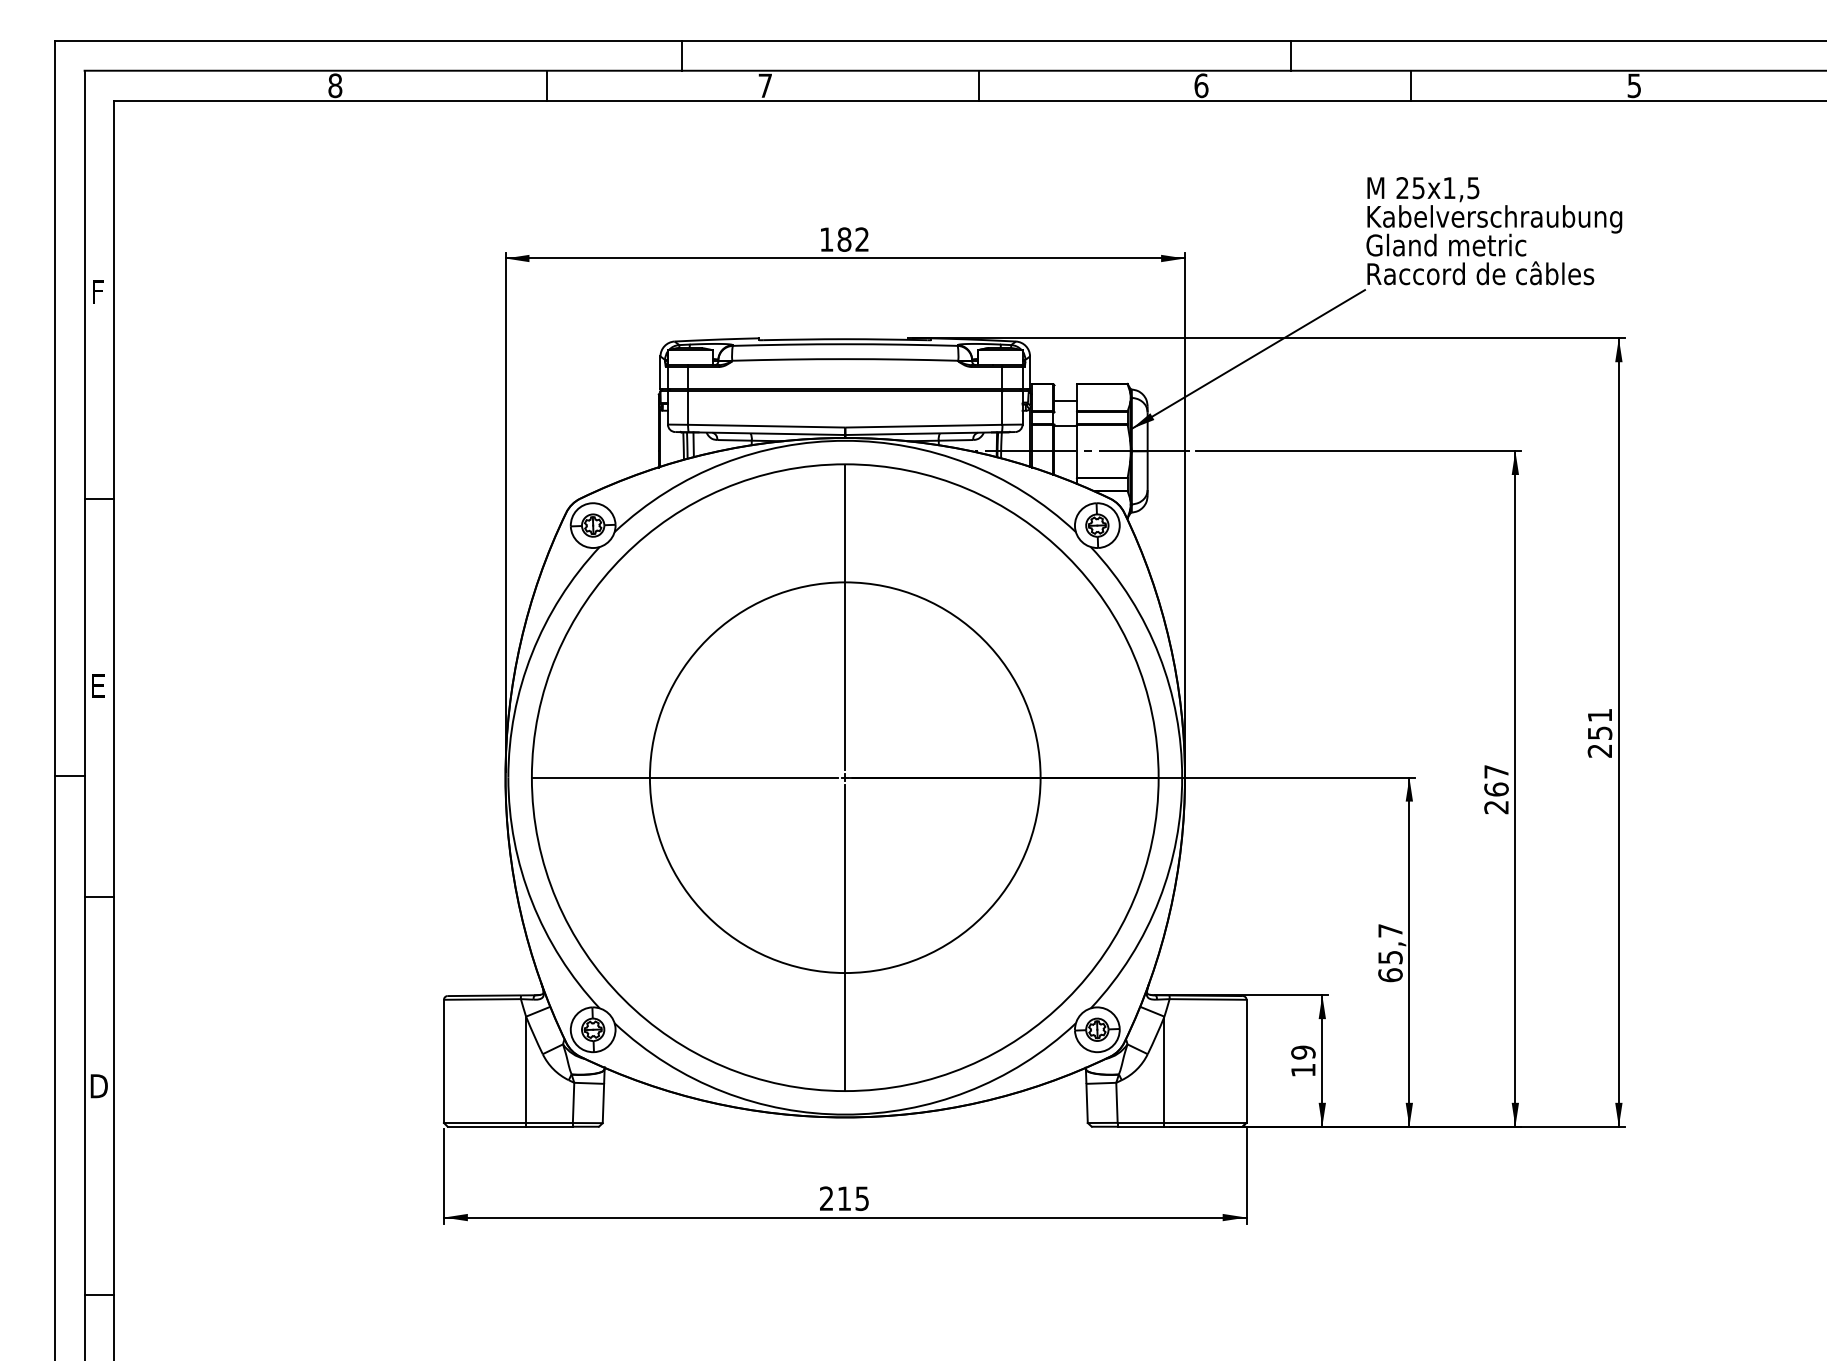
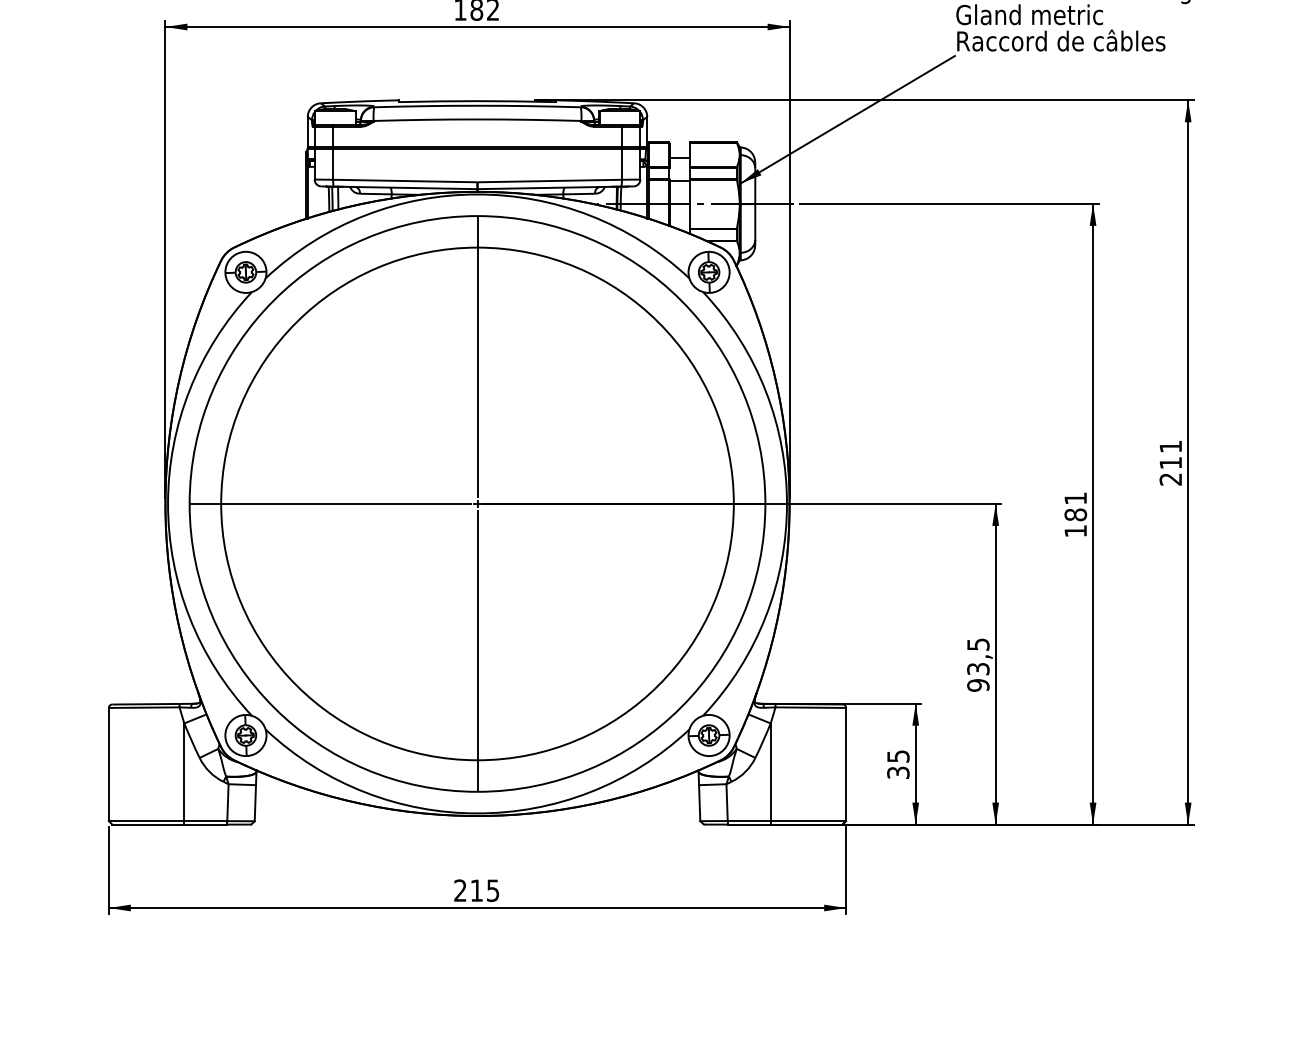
text: (1600, 732) -> (1171, 462), 251 -> 211
circle: (845, 777) -> (477, 503), size x1.43
text: (1496, 789) -> (1075, 514), 267 -> 181
text: (1390, 953) -> (978, 665), 65,7 -> 93,5
text: (1303, 1061) -> (898, 764), 19 -> 35

